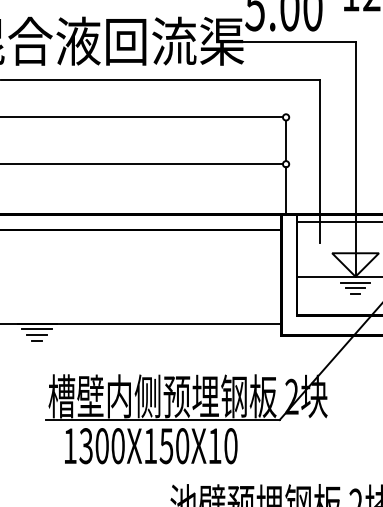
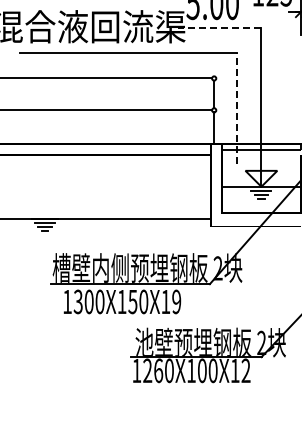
line: (293, 42) -> (219, 27), solid -> dashed
line: (320, 161) -> (237, 108), solid -> dashed
text: (230, 445) -> (176, 301), 1300X150X10 -> 1300X150X19

